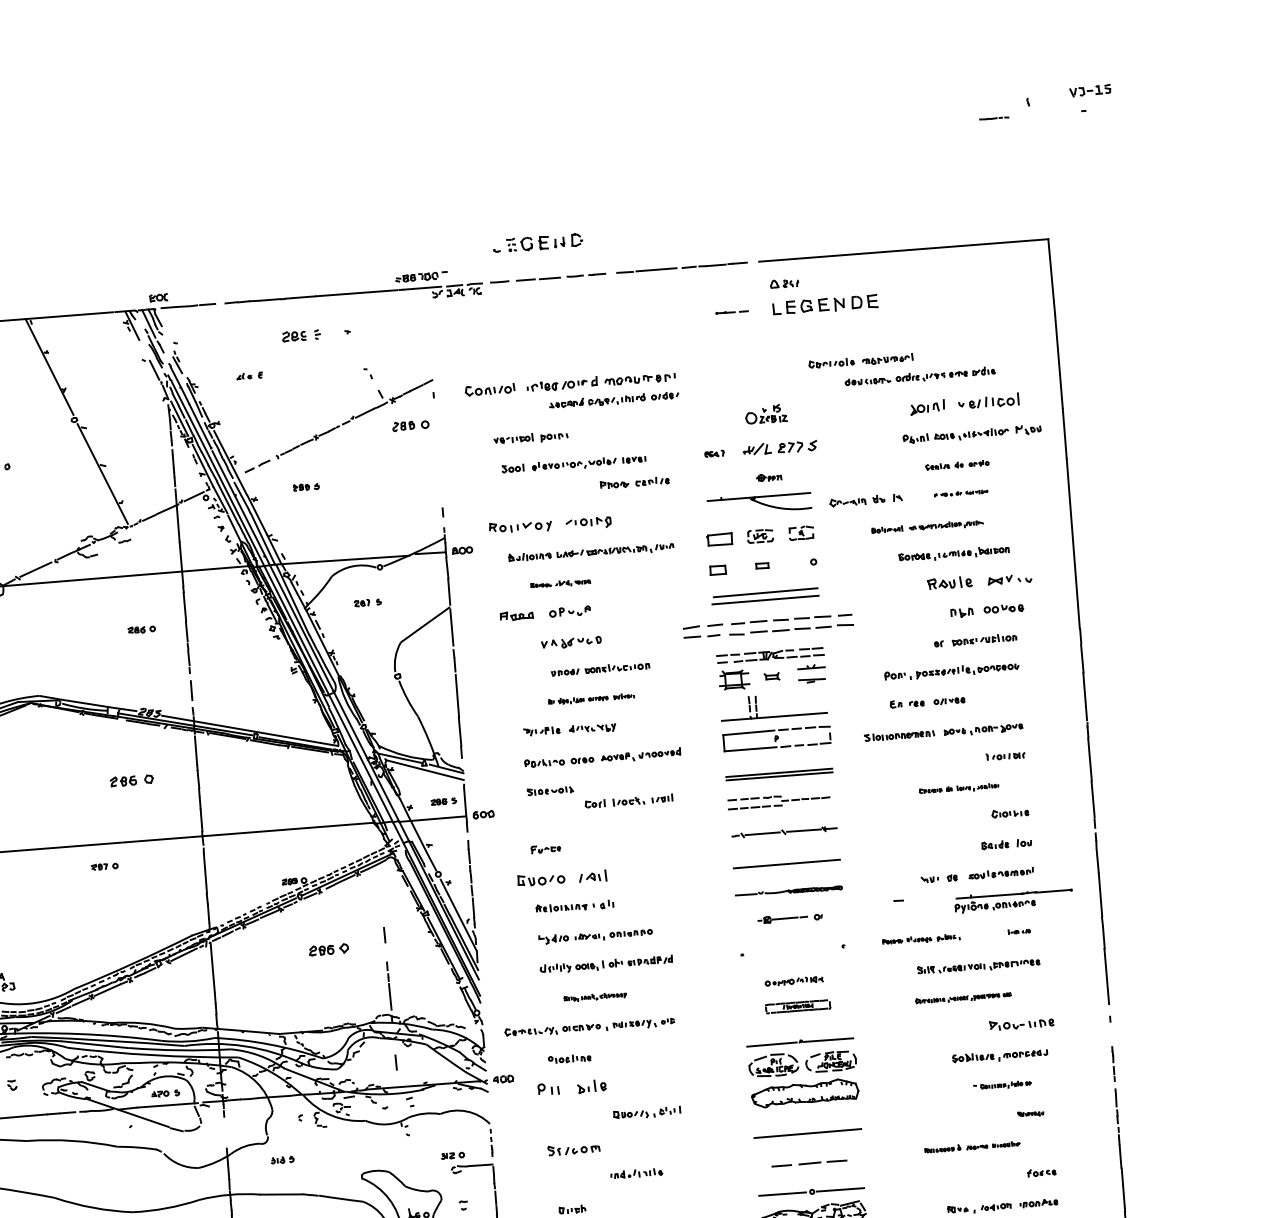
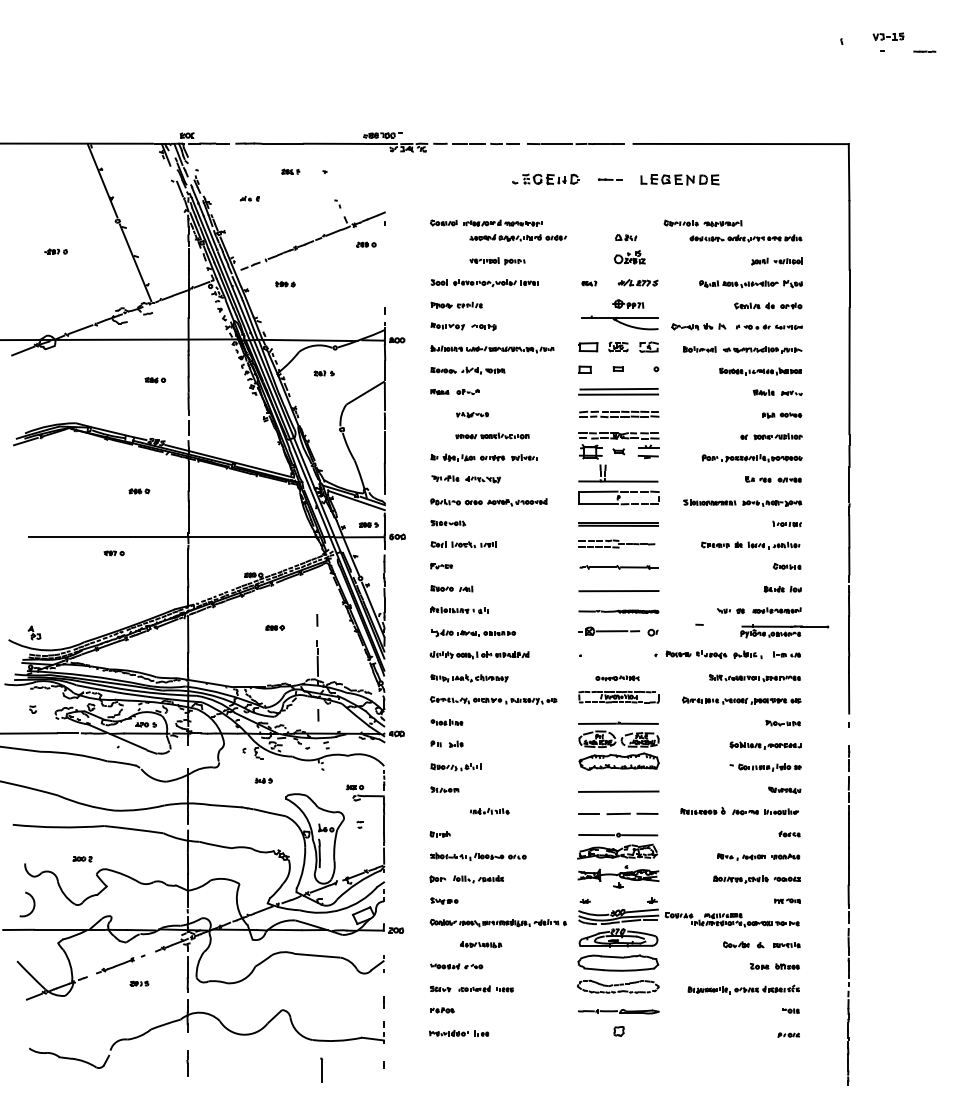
line: (993, 118) -> (924, 51), moved
part: (537, 243) -> (545, 179), moved
part: (785, 283) -> (626, 237), moved
part: (301, 335) -> (290, 171), size x0.62
part: (568, 382) -> (485, 222), size x0.71
part: (963, 404) -> (776, 261), size x0.62
part: (411, 425) -> (366, 244), size x0.71
part: (971, 435) -> (750, 284), moved
part: (531, 438) -> (497, 261), moved
part: (779, 447) -> (637, 282), size x0.71
part: (957, 464) -> (768, 305), size x1.43
part: (769, 476) -> (628, 303), size x1.67
part: (634, 481) -> (456, 304), moved
part: (961, 492) -> (769, 326), size x1.67
part: (550, 524) -> (463, 326), size x0.71
part: (927, 526) -> (742, 349), size x1.43
part: (978, 580) -> (777, 392), size x0.62
part: (560, 583) -> (467, 370), size x1.67
part: (987, 610) -> (782, 415), size x0.71
part: (544, 614) -> (454, 392), size x0.71
part: (768, 626) -> (619, 414), size x0.62
part: (571, 643) -> (472, 415), size x0.71
part: (590, 698) -> (483, 457), size x1.67
part: (927, 702) -> (773, 479), moved
part: (132, 780) -> (139, 491), size x0.62
part: (958, 788) -> (750, 545), size x1.67
part: (628, 801) -> (463, 544), moved
part: (561, 878) -> (451, 588), size x0.62
part: (790, 918) -> (618, 631), size x1.67
part: (1018, 931) -> (786, 654), size x1.67
part: (920, 939) -> (713, 654), size x1.67
part: (327, 949) -> (274, 627), size x0.62
part: (595, 997) -> (469, 678), size x1.67
part: (963, 998) -> (741, 700), size x1.67
part: (797, 1006) -> (618, 697), size x1.67
part: (1020, 1024) -> (782, 723), size x0.71
part: (589, 1027) -> (493, 700), moved
part: (1002, 1085) -> (765, 767), size x1.67
part: (571, 1086) -> (446, 743), size x0.62
part: (646, 1113) -> (455, 767), moved
part: (1030, 1113) -> (784, 789), size x1.67
part: (971, 1146) -> (739, 810), size x1.67
part: (573, 1148) -> (444, 789), size x0.71
part: (282, 1159) -> (263, 780), moved
part: (809, 1162) -> (618, 813), size x1.43

